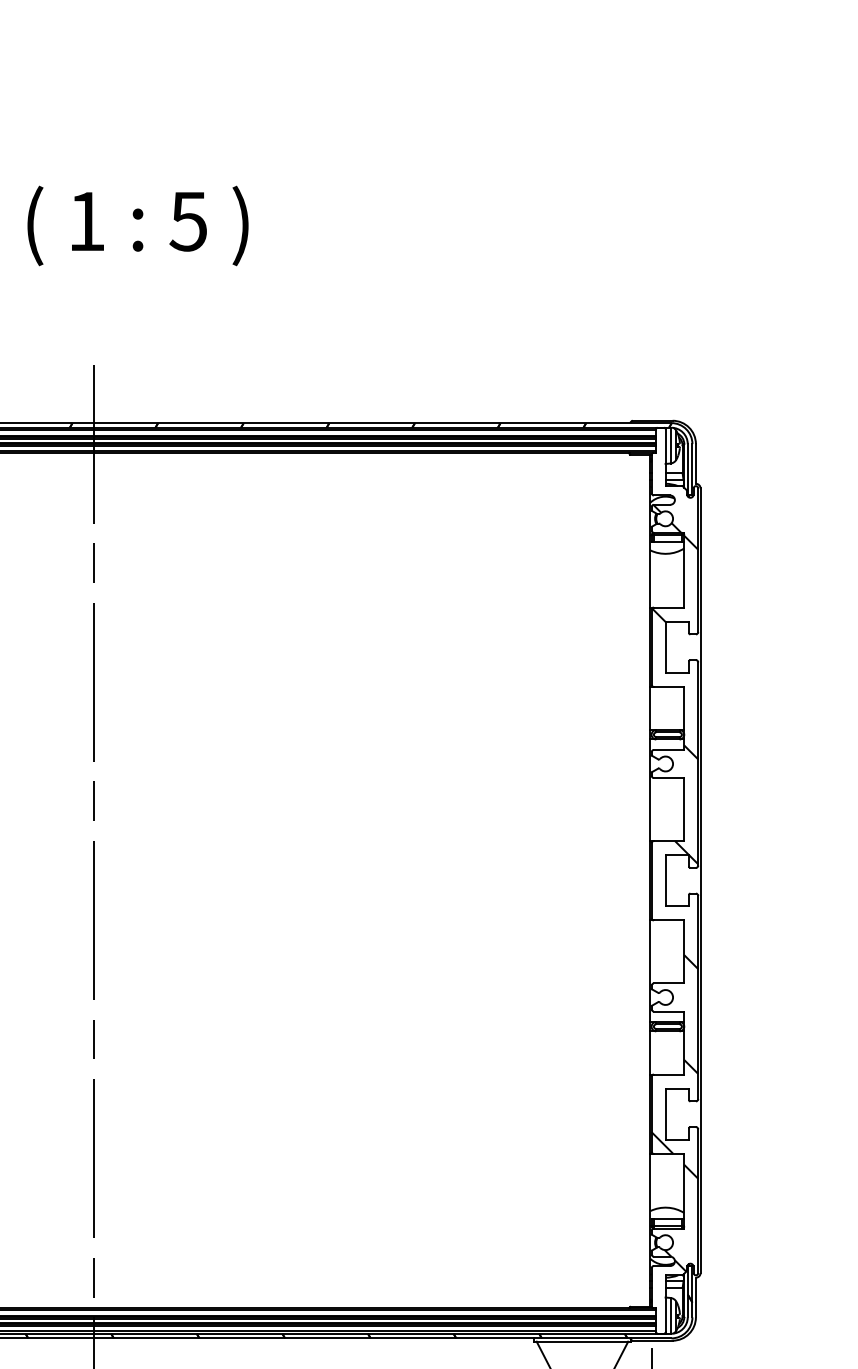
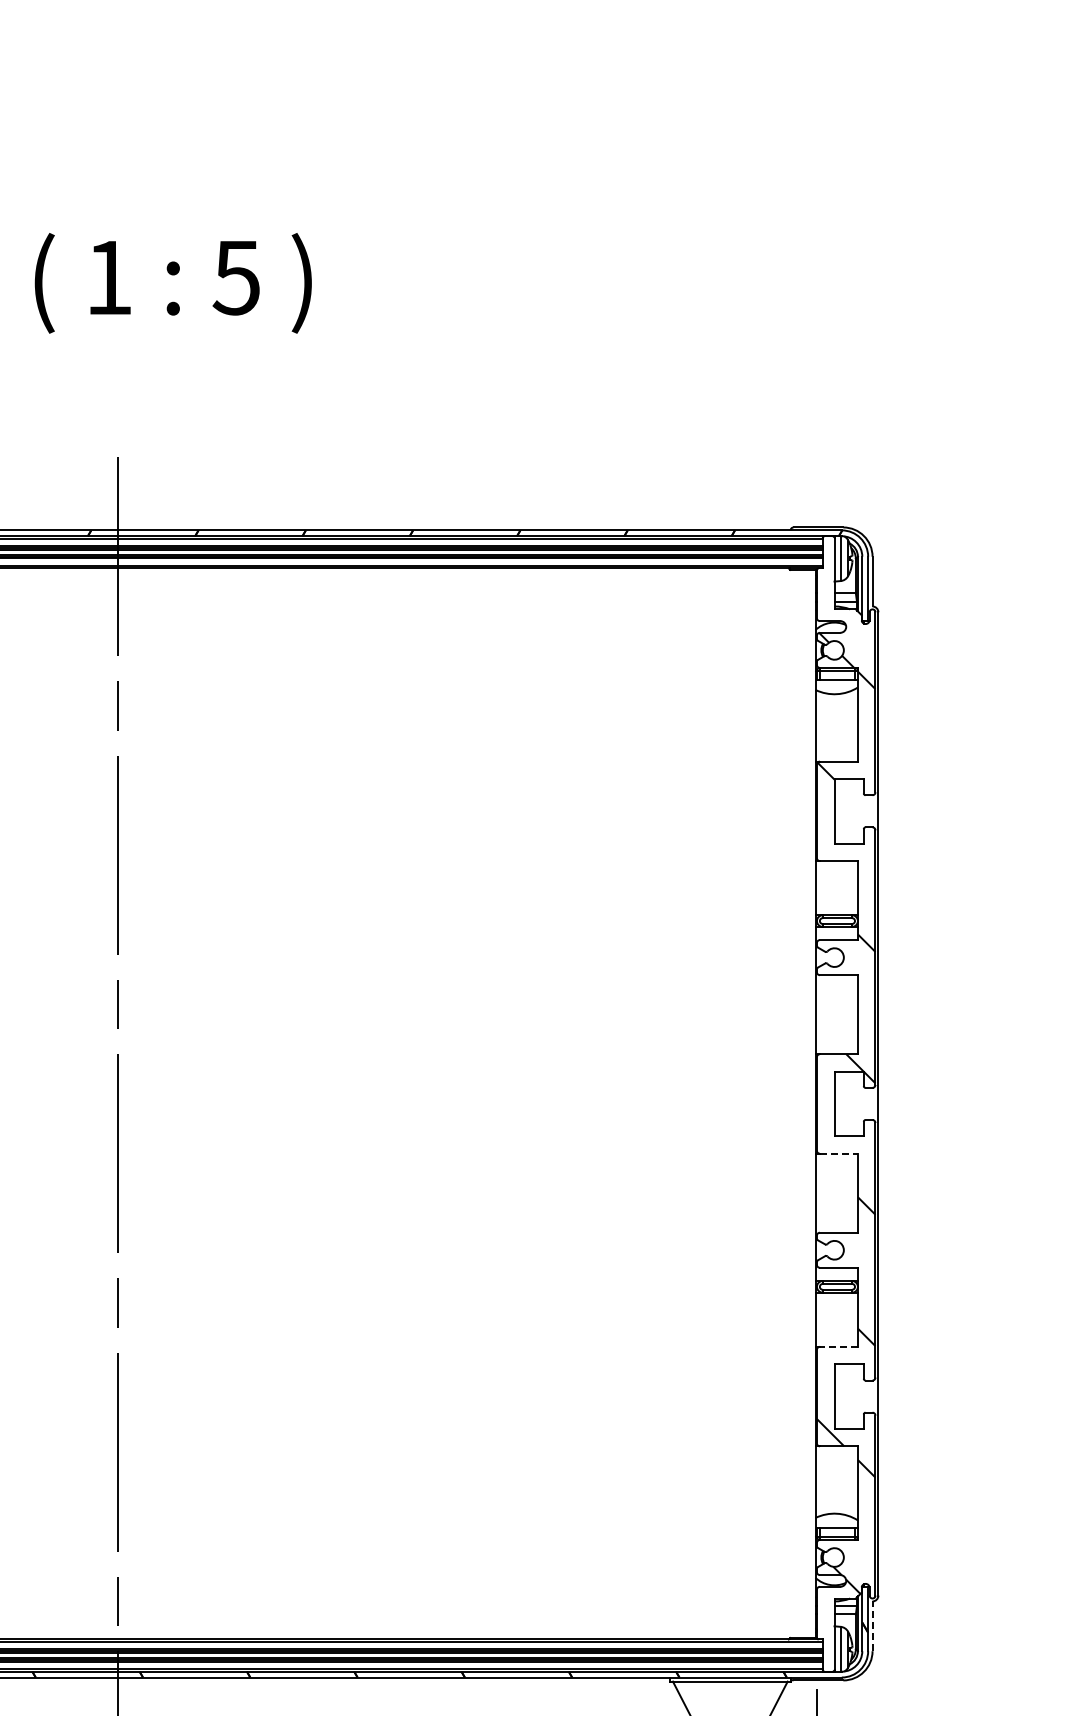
line: (669, 920) -> (839, 1153), solid -> dashed
line: (668, 1074) -> (838, 1346), solid -> dashed
line: (695, 1297) -> (872, 1626), solid -> dashed

